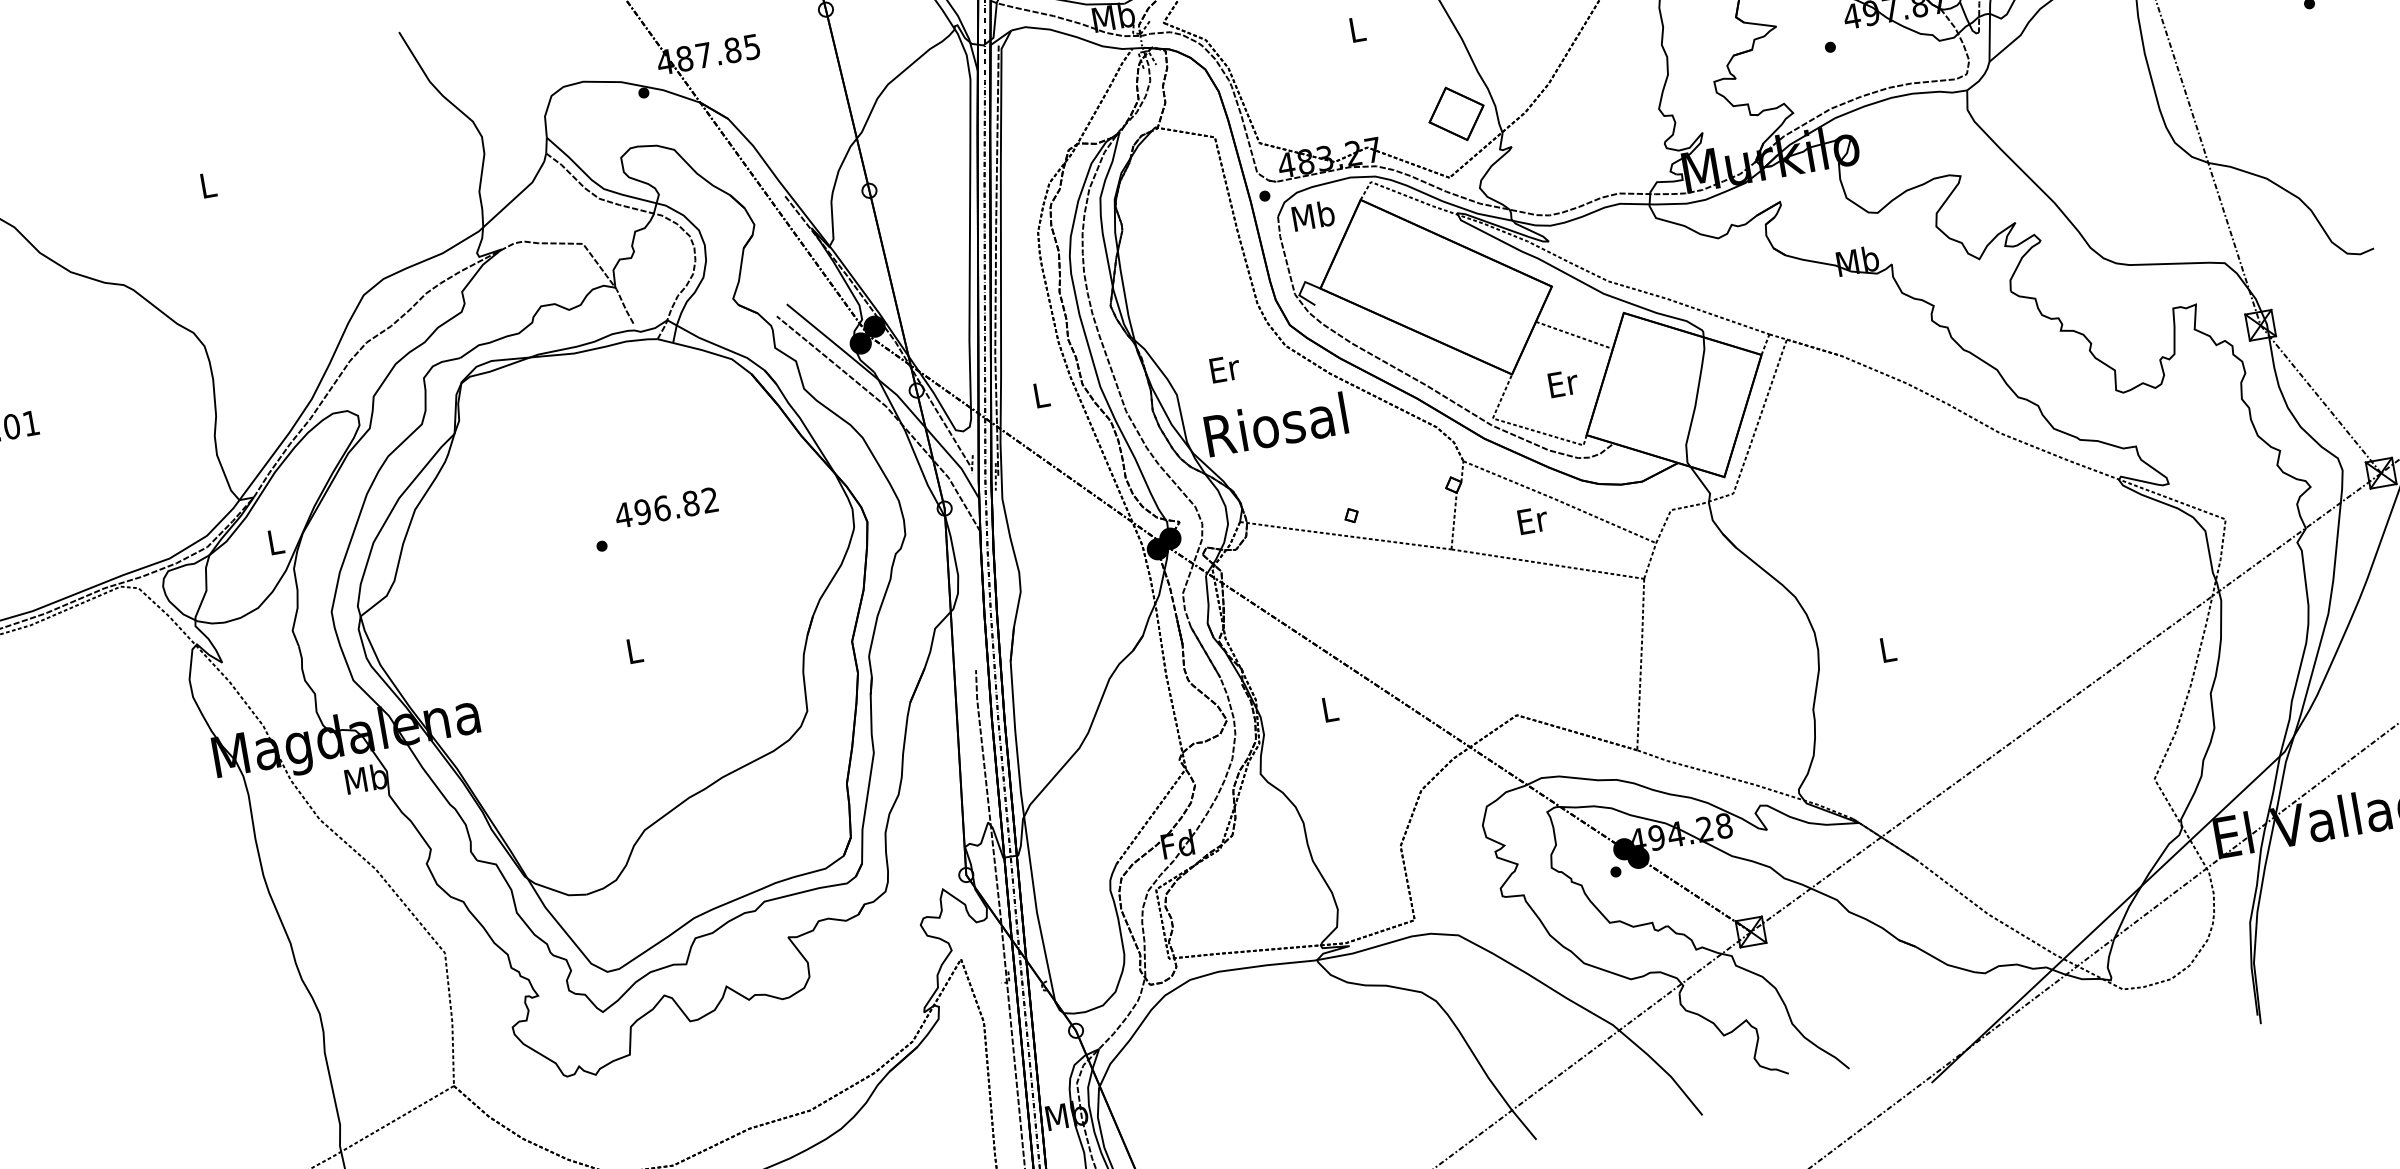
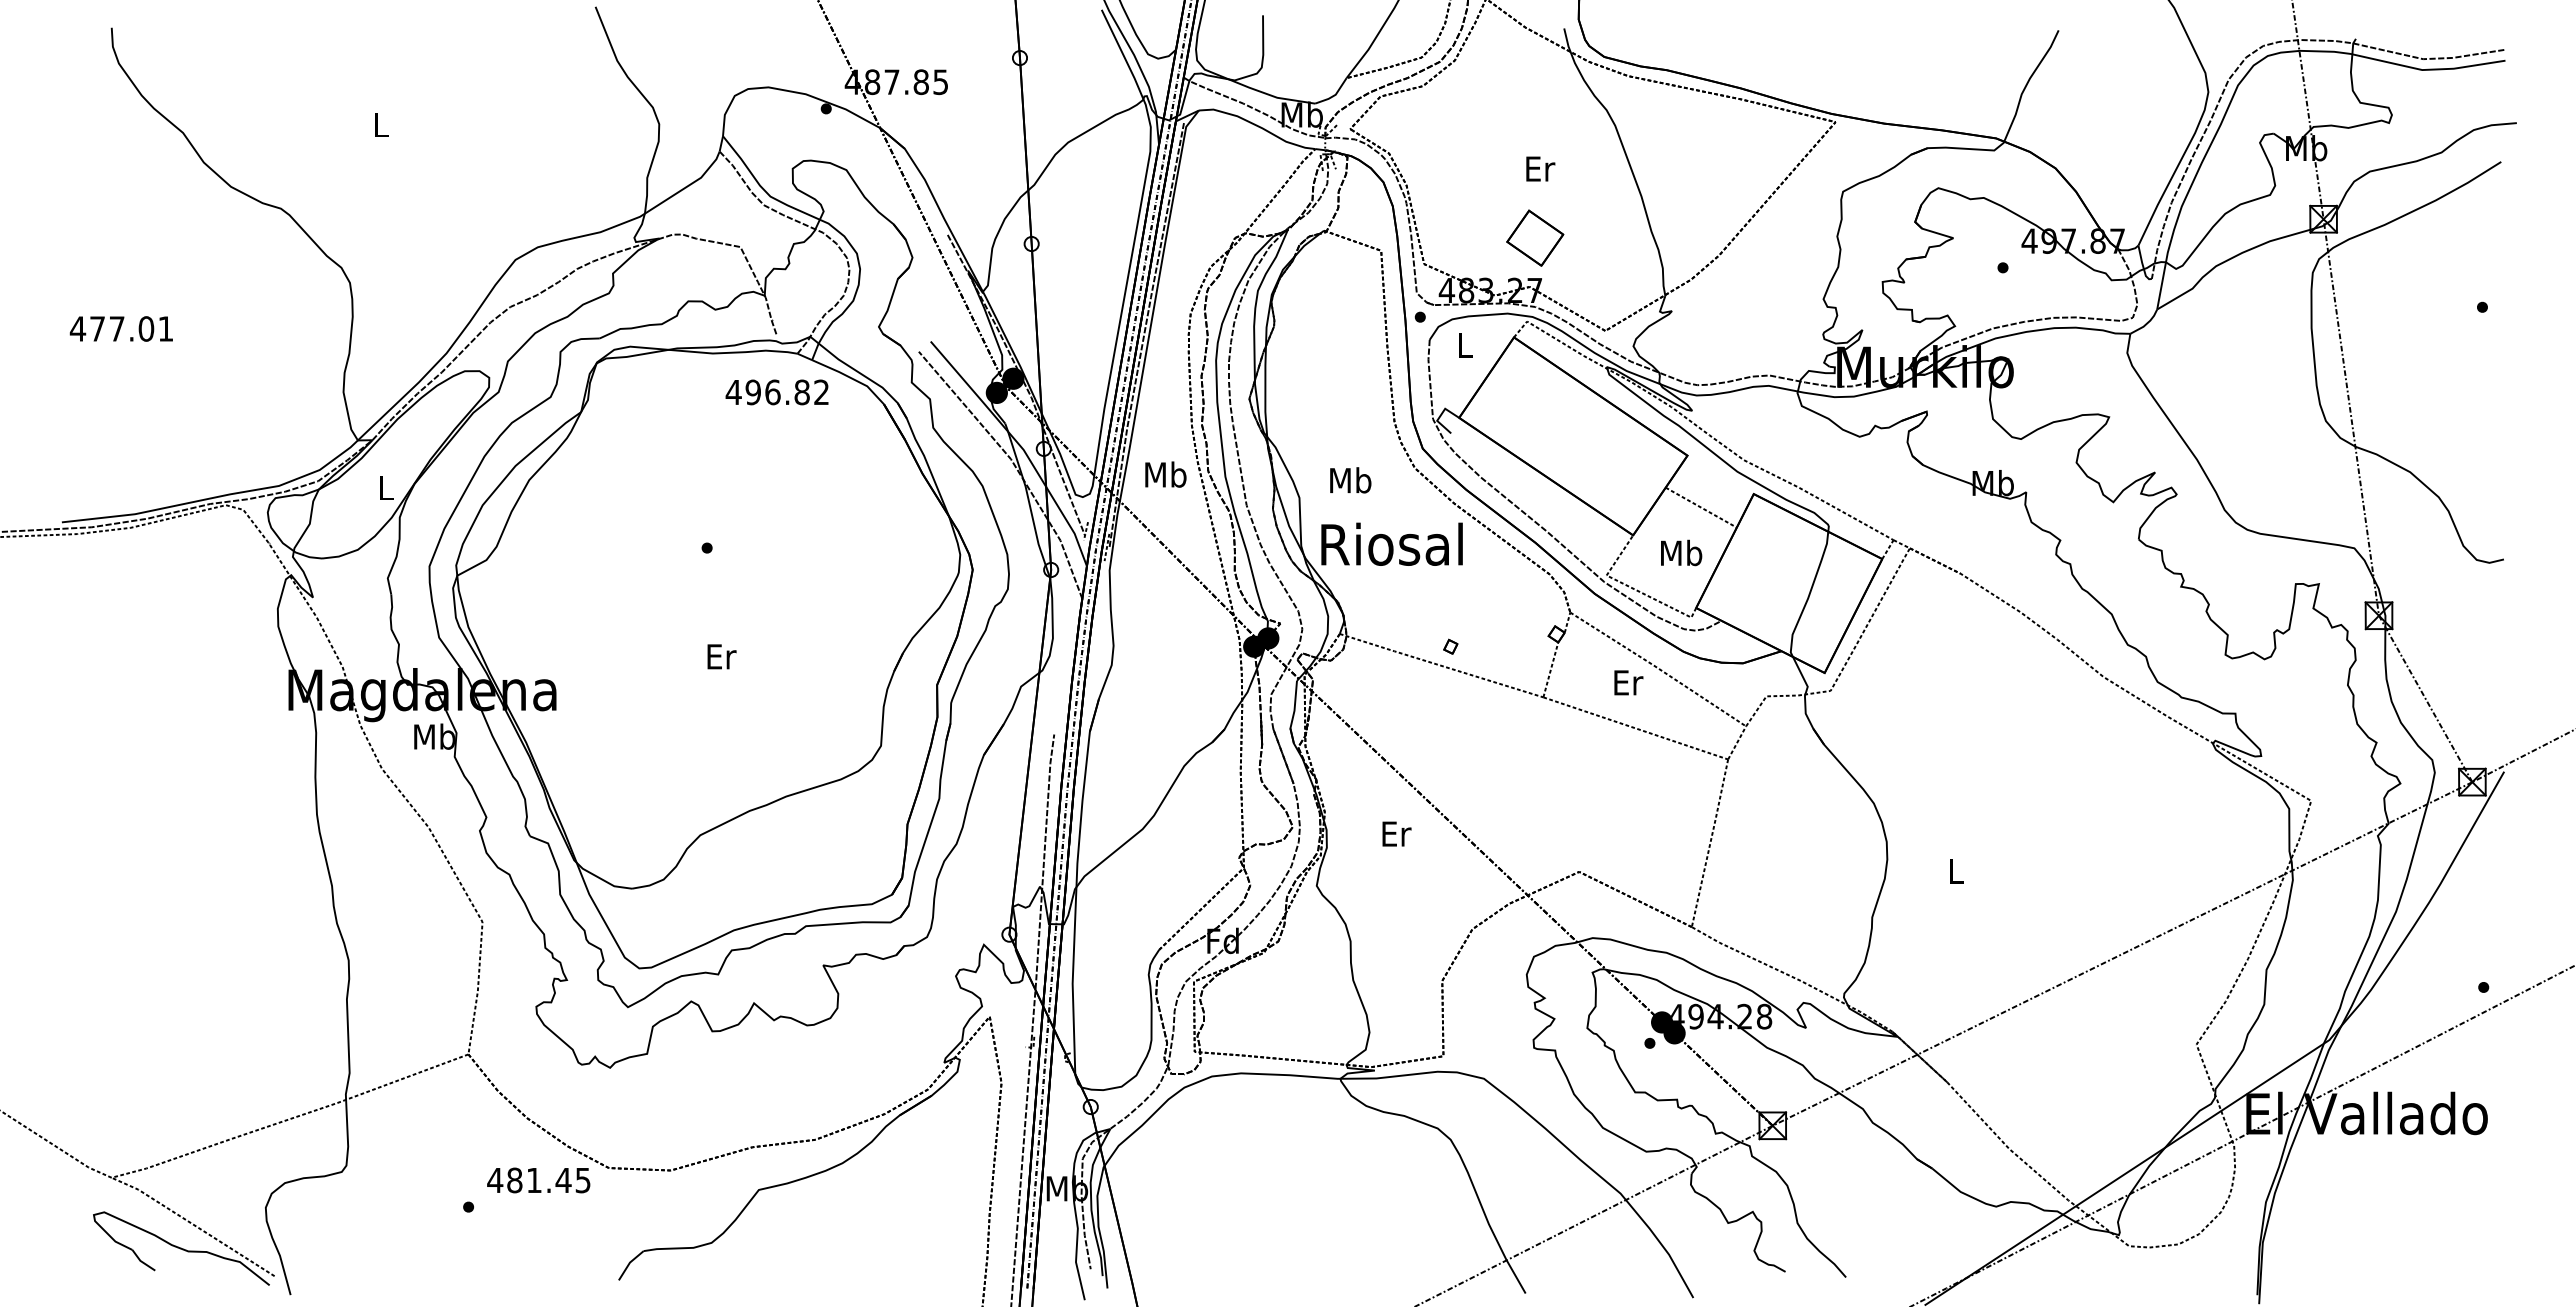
text: (1357, 28) -> (1540, 168), L -> Er
part: (1456, 113) -> (1535, 237), moved
text: (1313, 215) -> (1464, 344), Mb -> L
text: (1224, 368) -> (1350, 480), Er -> Mb
text: (1562, 383) -> (1681, 552), Er -> Mb
text: (1040, 394) -> (1165, 474), L -> Mb
text: (665, 508) -> (776, 392), moved
text: (634, 650) -> (721, 656), L -> Er
text: (1330, 708) -> (1396, 833), L -> Er

